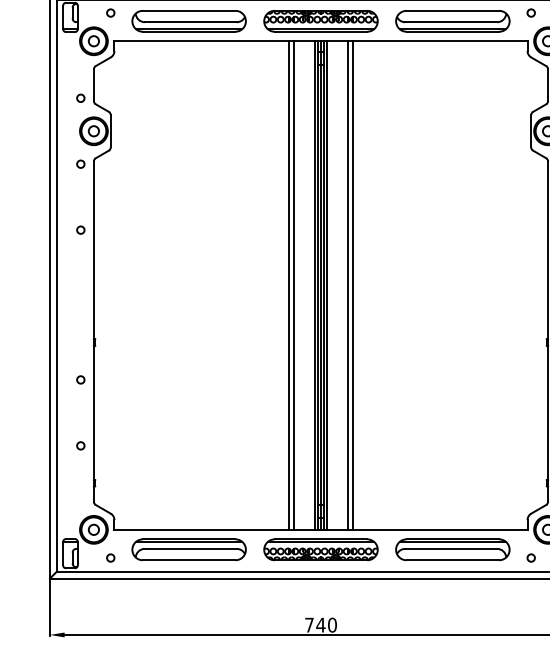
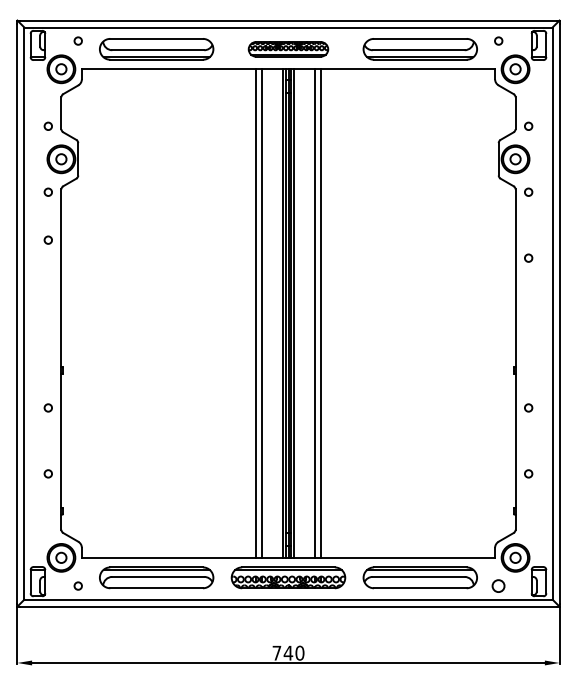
part: (321, 21) -> (288, 49), size x0.7
circle: (80, 229) -> (47, 239), moved
circle: (531, 557) -> (498, 585), size x1.6

